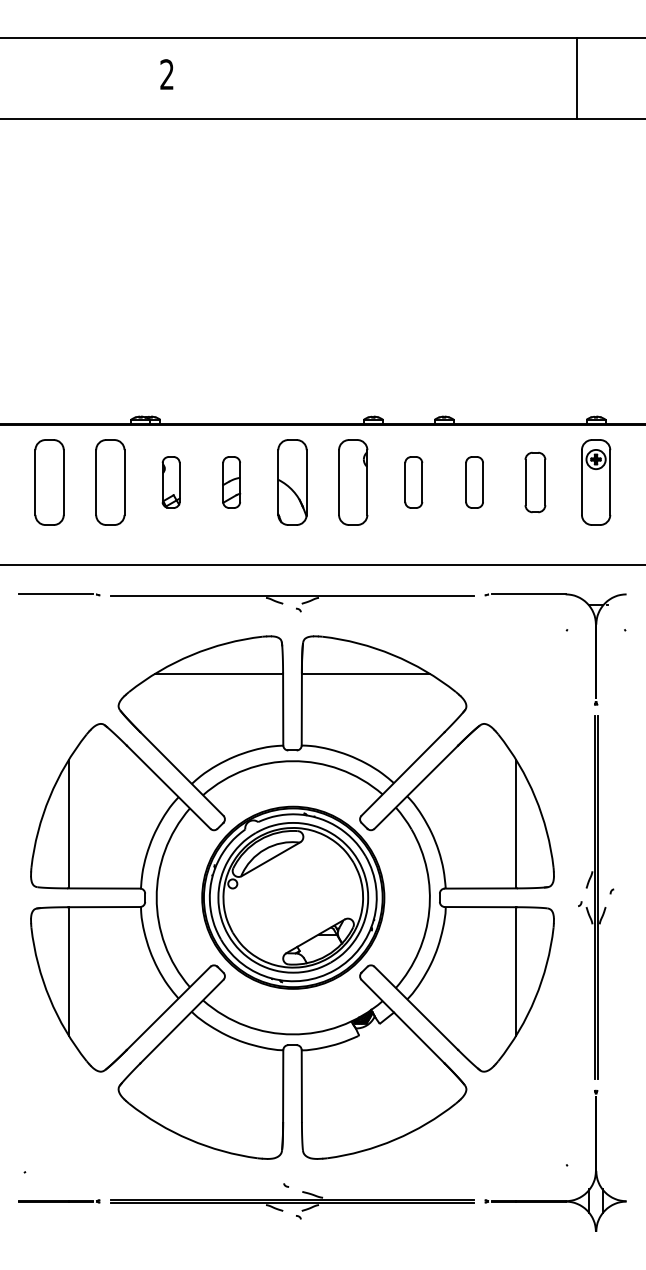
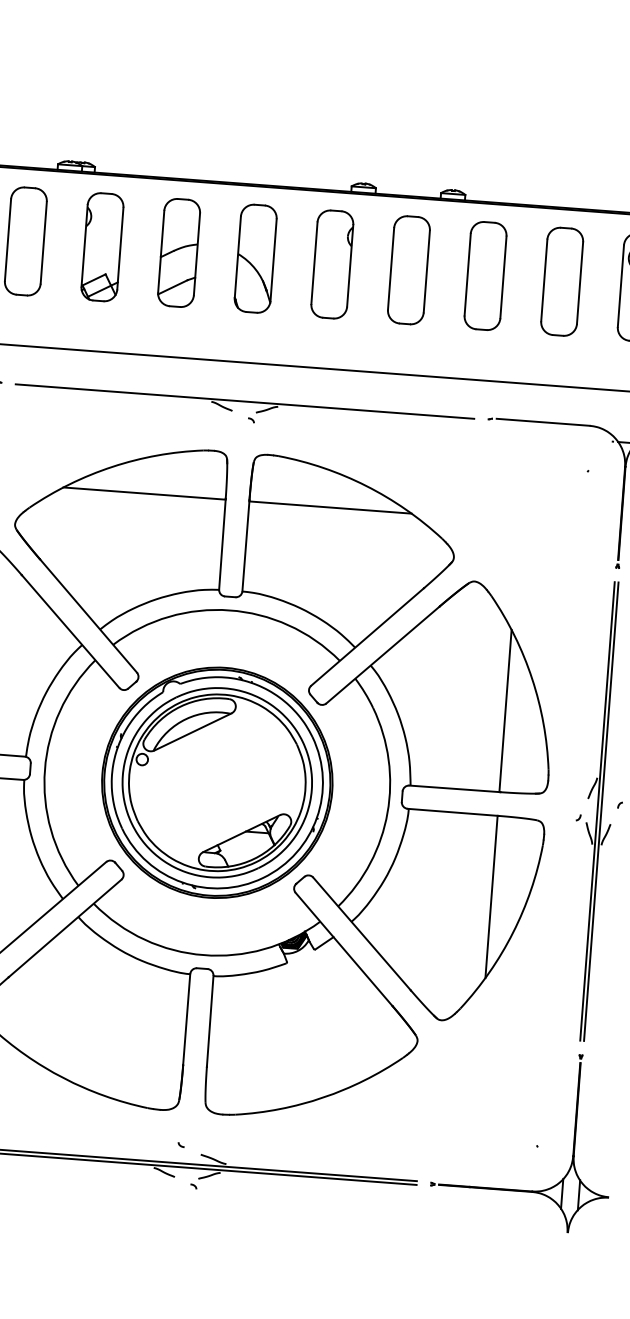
part: (171, 482) -> (103, 247), size x1.67
part: (231, 482) -> (178, 252), size x1.67
part: (413, 482) -> (408, 270), size x1.67
part: (474, 482) -> (485, 276), size x1.67
part: (535, 482) -> (562, 281), size x1.43

